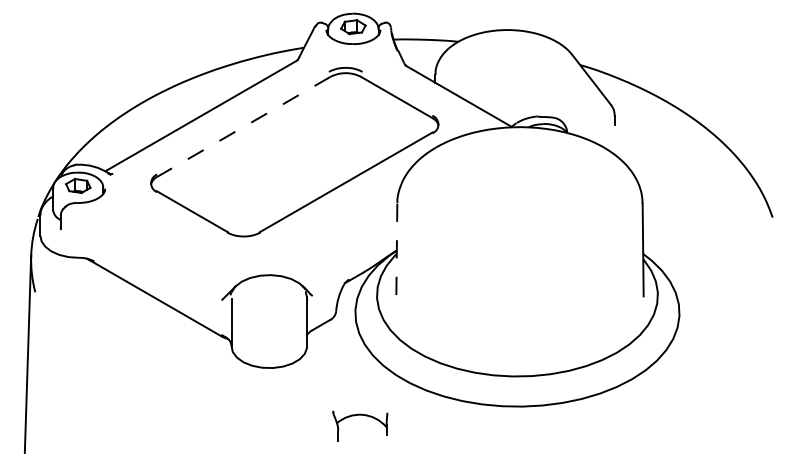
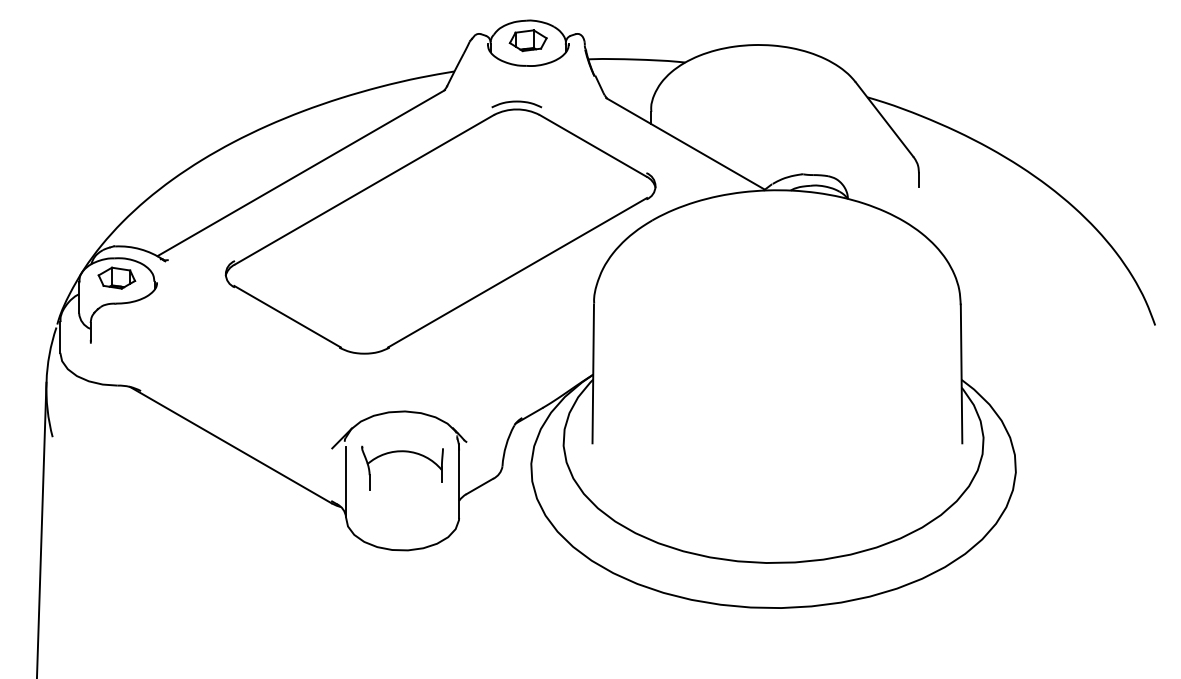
line: (243, 127) -> (363, 190), dashed -> solid
line: (396, 250) -> (592, 374), dashed -> solid
part: (360, 415) -> (402, 452), moved

